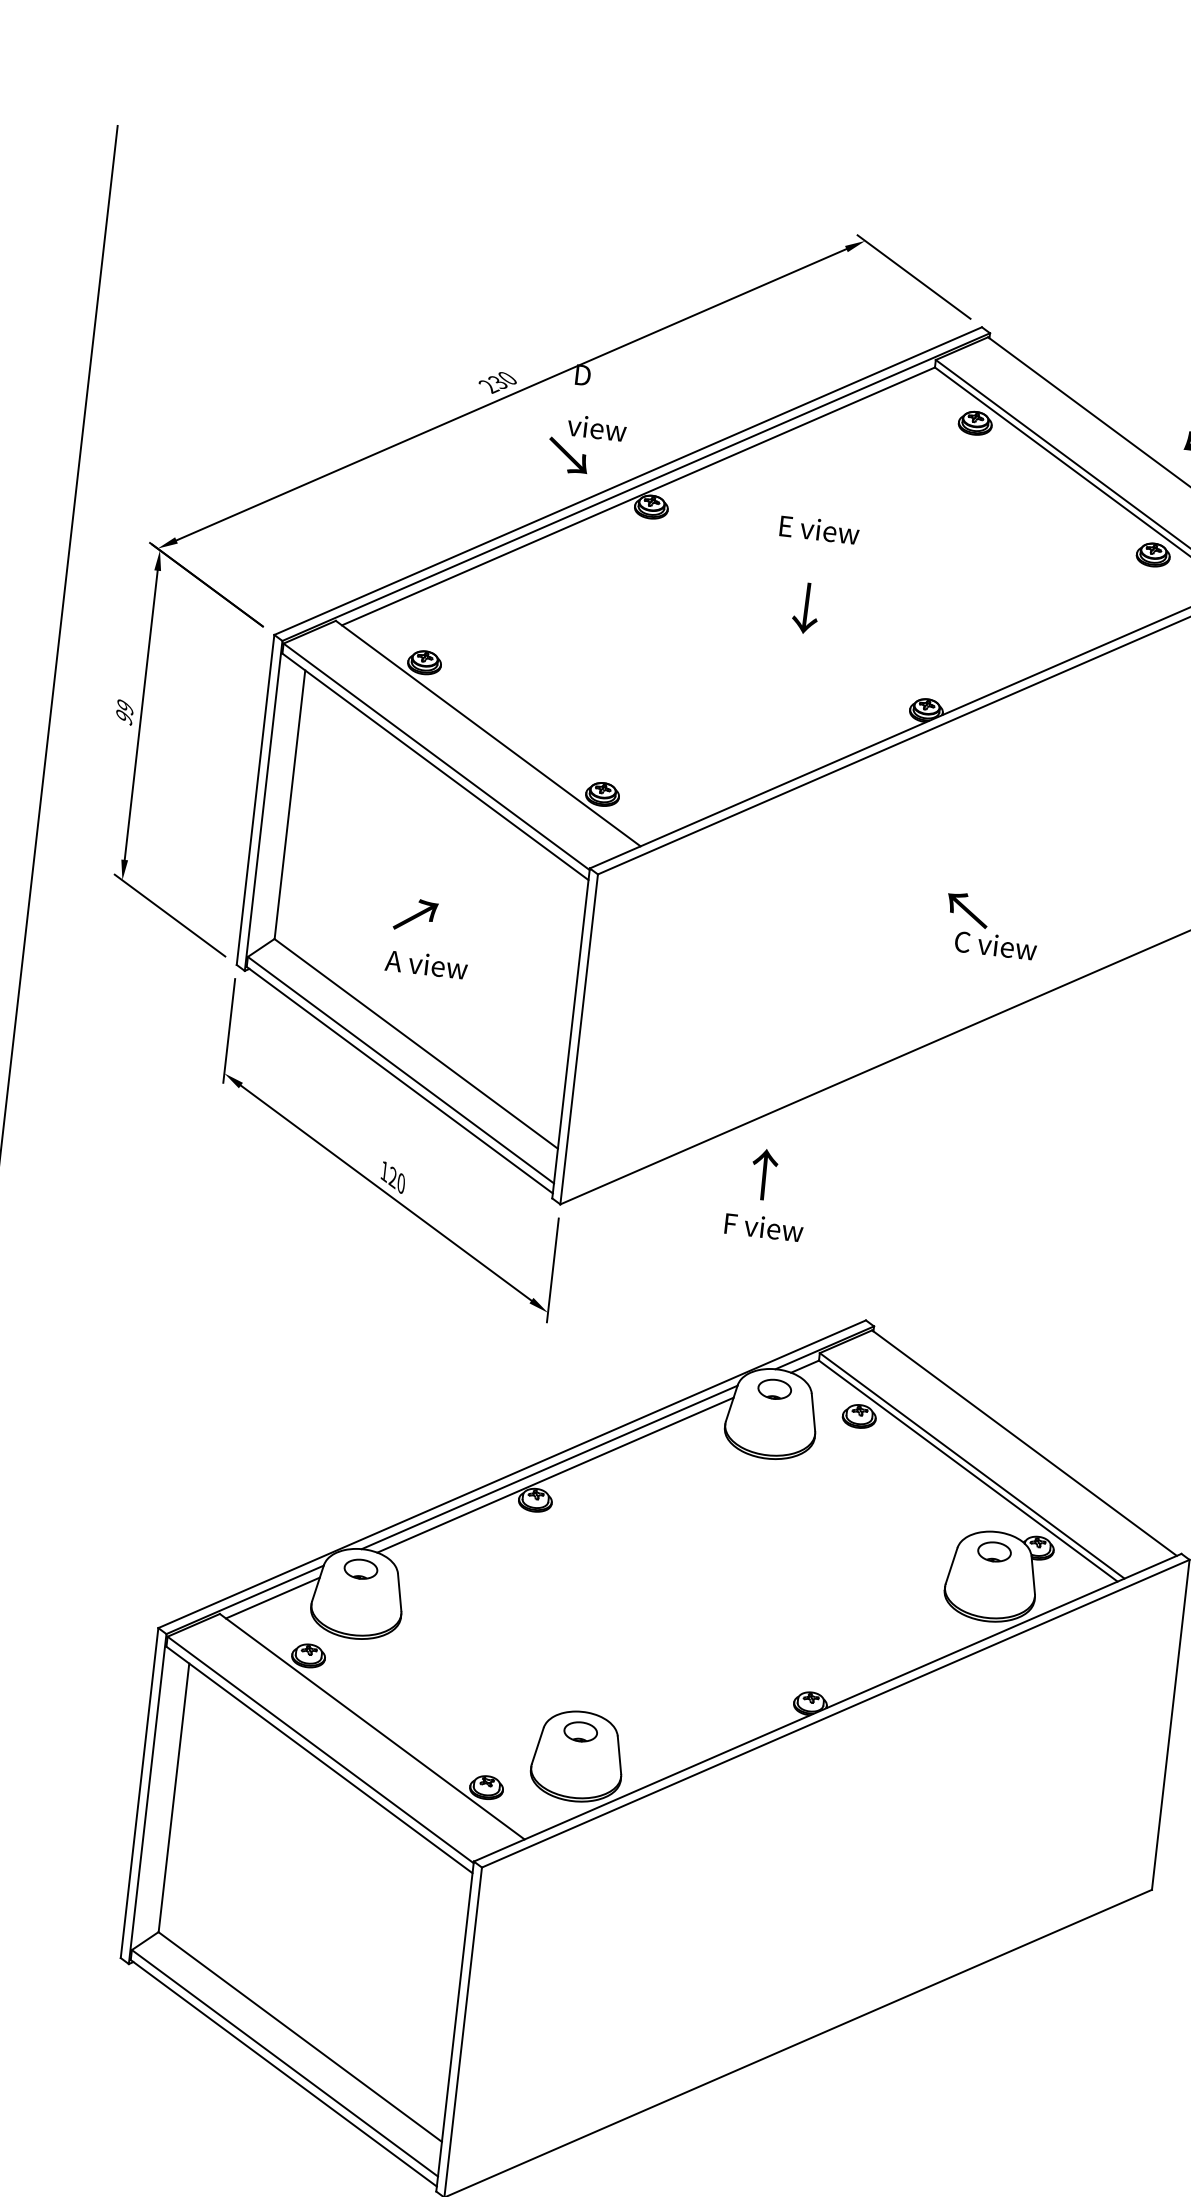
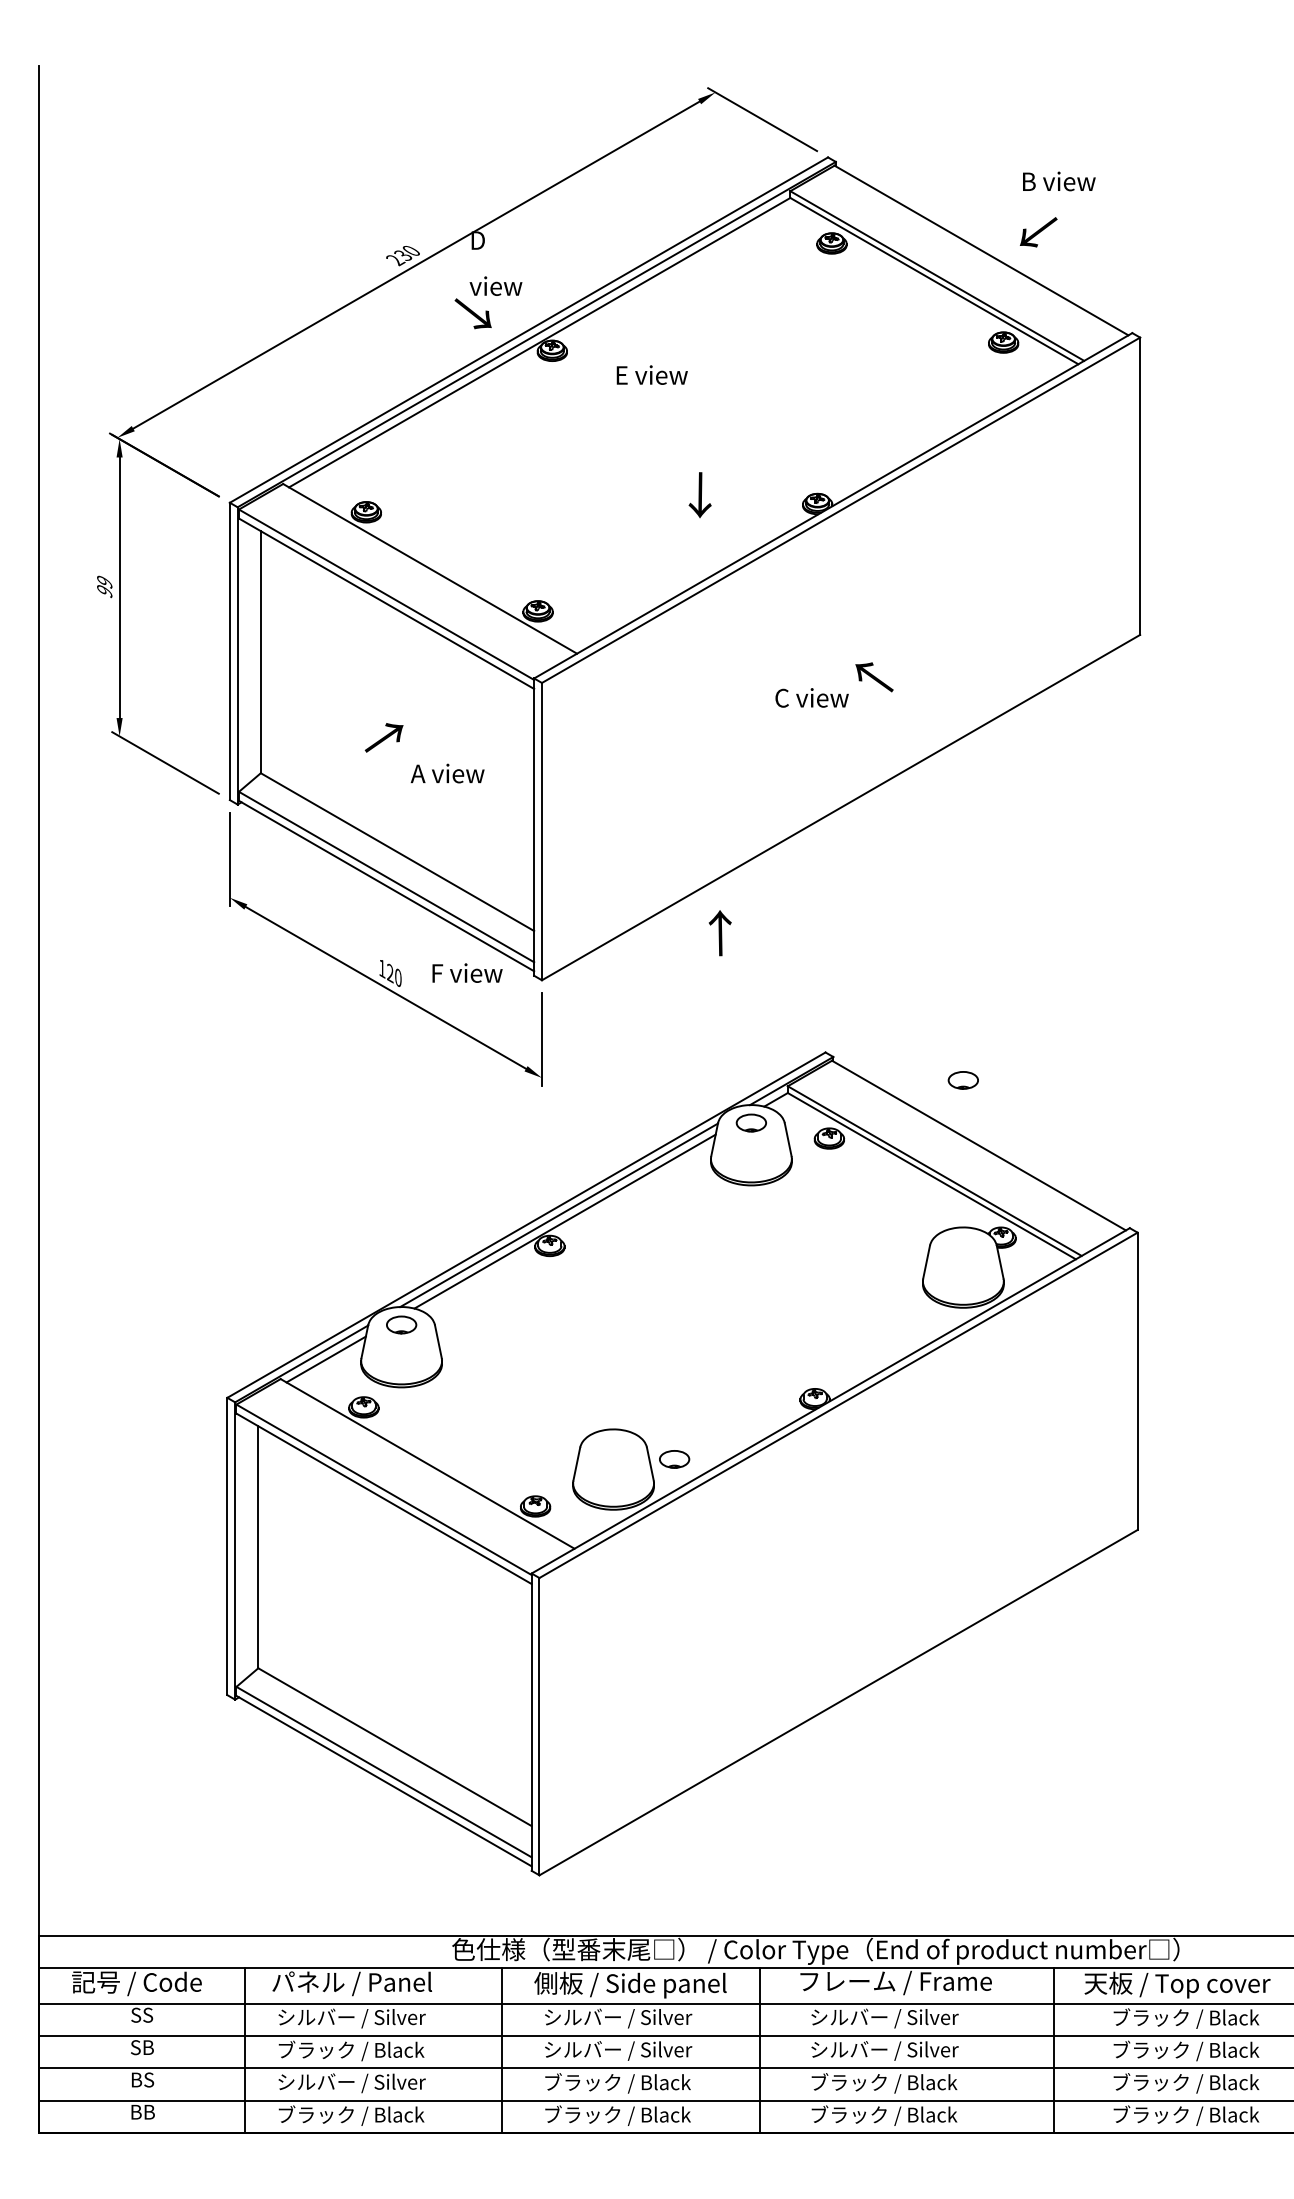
text: (818, 529) -> (651, 374), moved
text: (805, 608) -> (699, 495), moved
text: (995, 945) -> (811, 697), moved
text: (426, 964) -> (447, 773), moved
text: (764, 1226) -> (467, 972), moved
part: (993, 1551) -> (962, 1080), moved
part: (580, 1732) -> (674, 1459), moved

